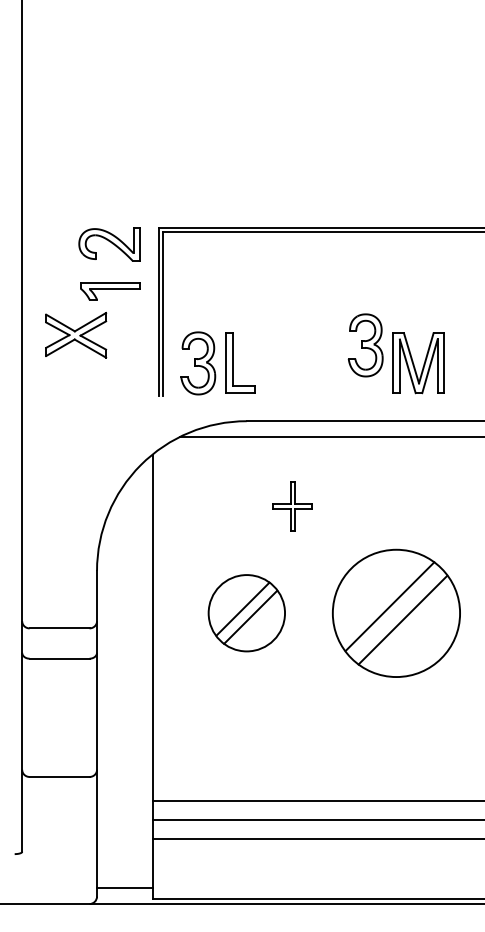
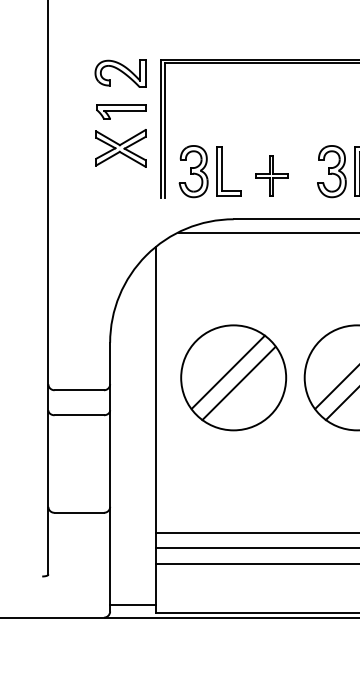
part: (76, 335) -> (121, 148), moved
part: (365, 345) -> (331, 171), moved
part: (292, 506) -> (271, 176), moved
part: (246, 612) -> (233, 377), size x1.67

